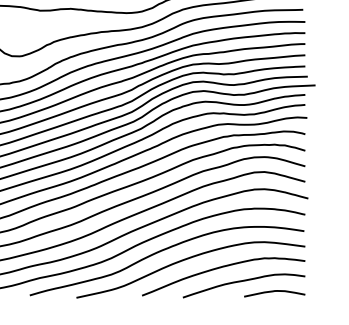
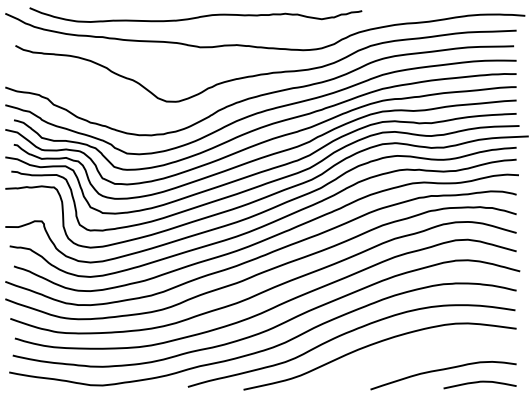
curve: (221, 268) -> (416, 354), removed

